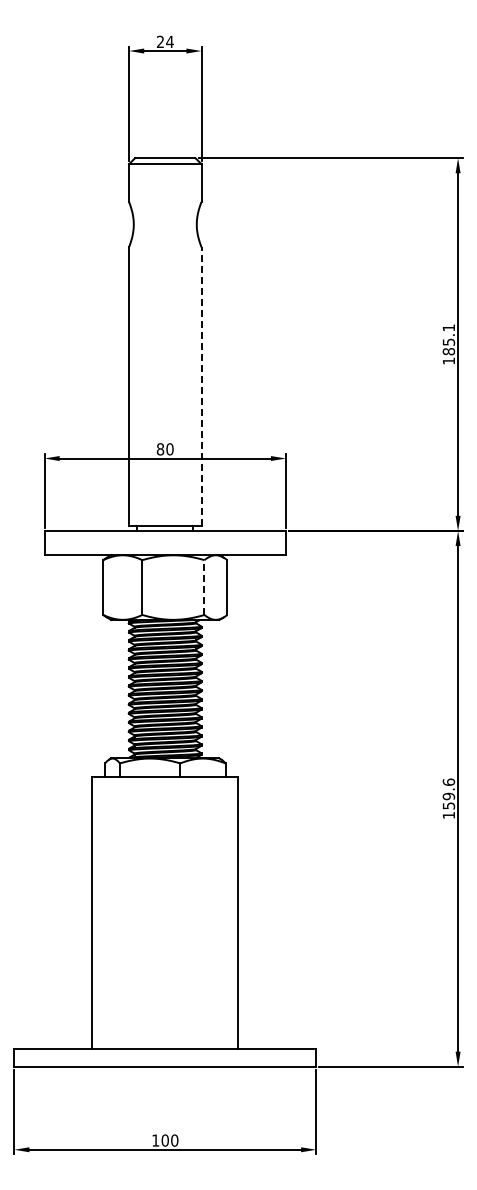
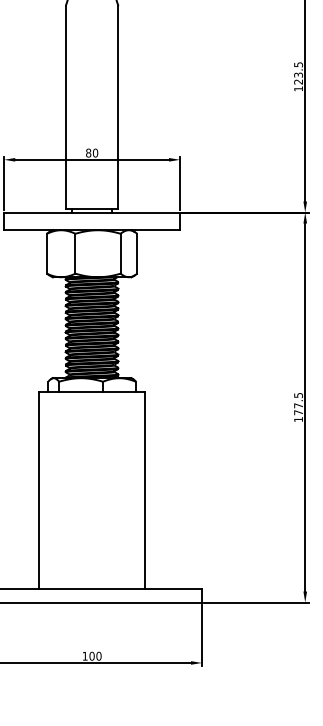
text: (448, 339) -> (298, 73), 185.1 -> 123.5
line: (201, 386) -> (118, 107), dashed -> solid
line: (204, 587) -> (120, 253), dashed -> solid
text: (448, 793) -> (298, 403), 159.6 -> 177.5

